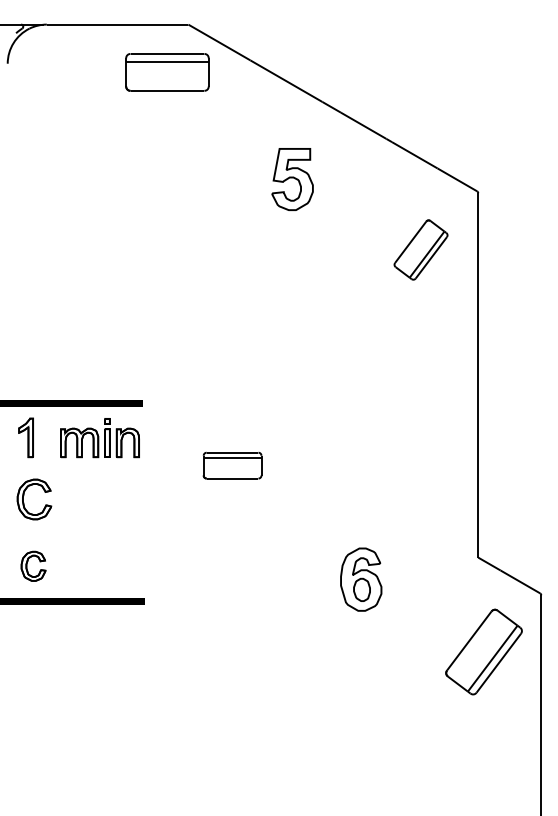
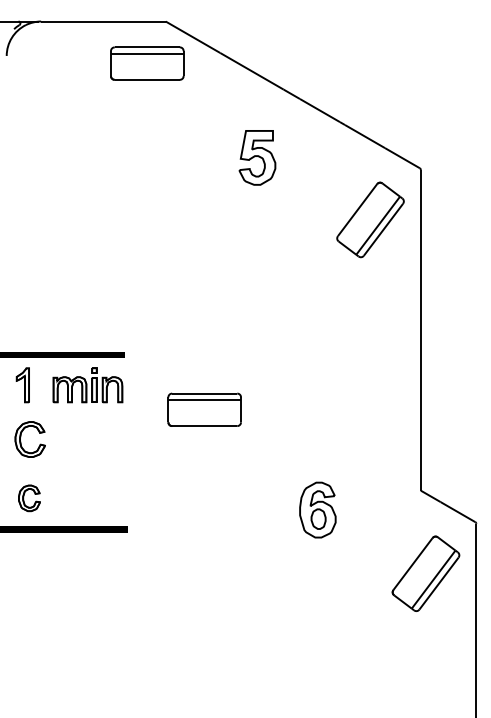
part: (421, 249) -> (370, 219), size x1.43
part: (232, 465) -> (204, 409), size x1.43

